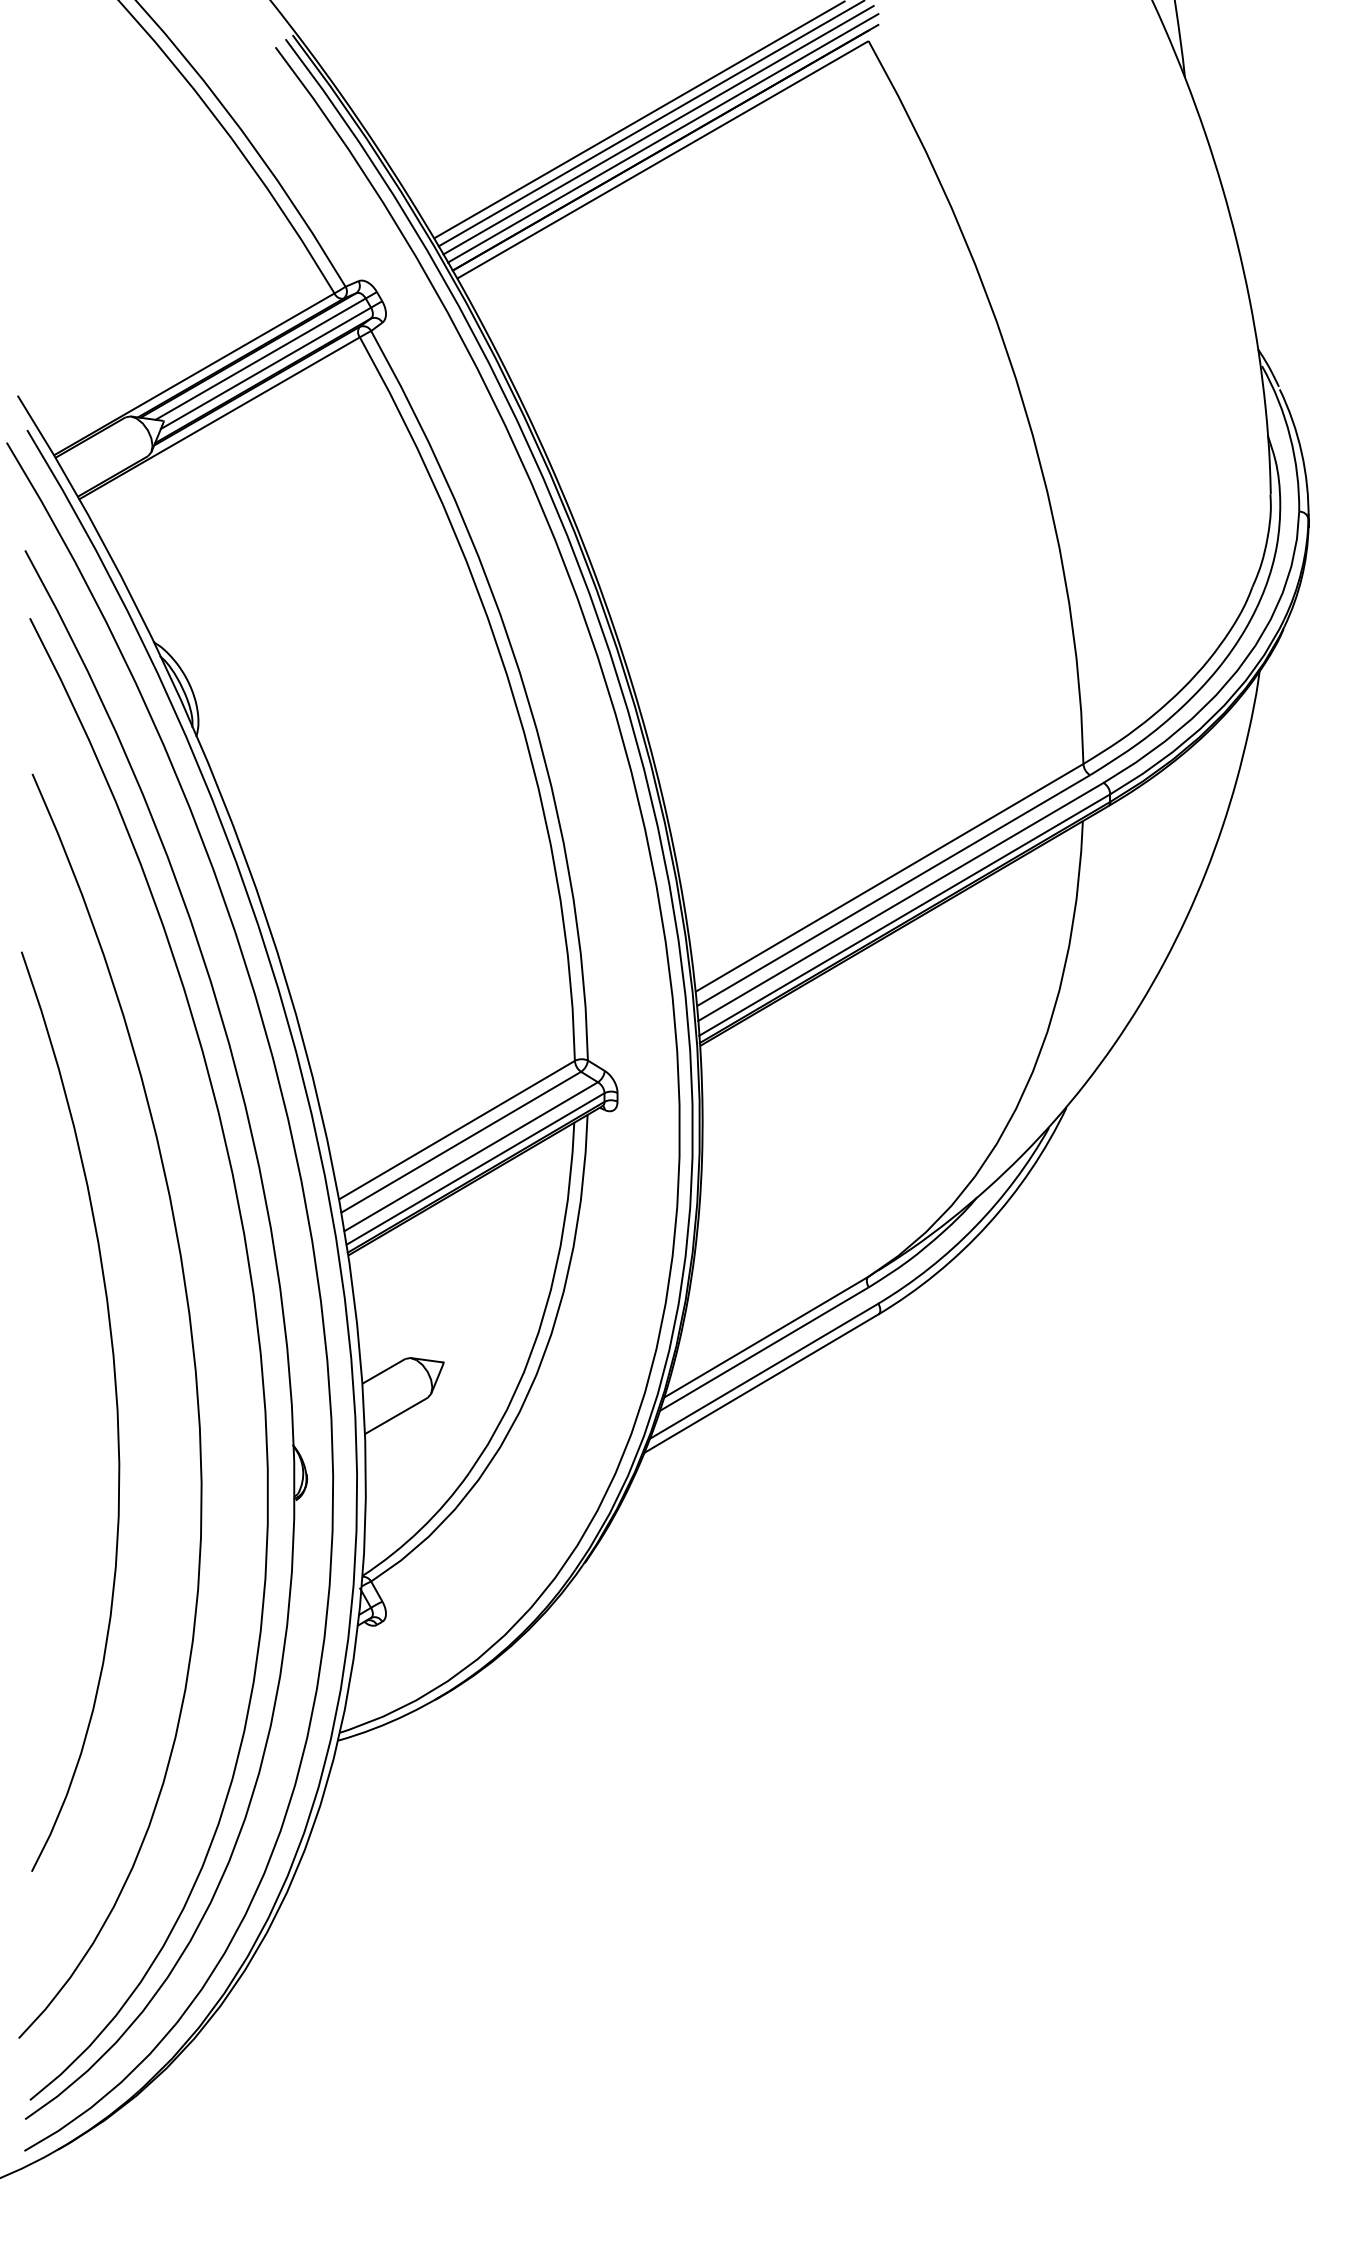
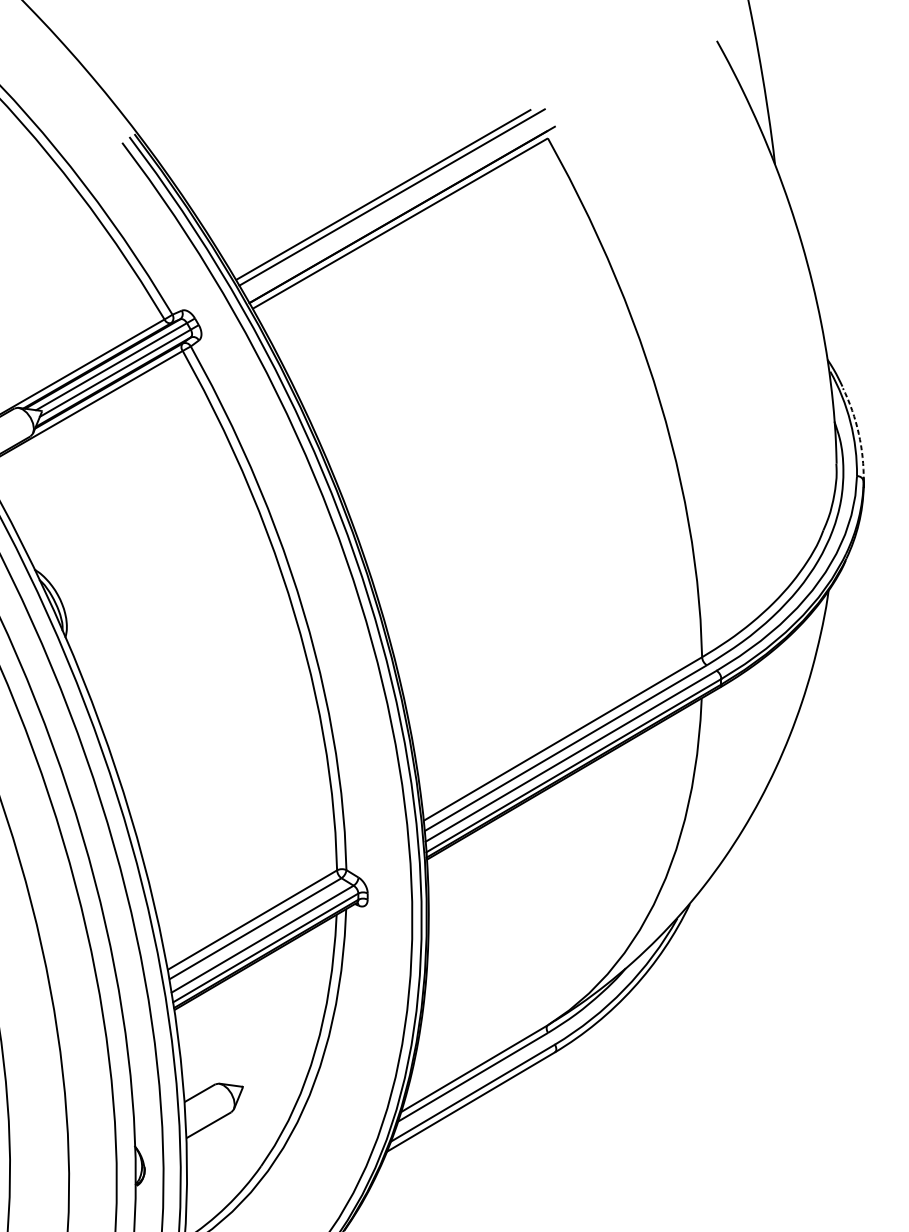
line: (658, 130) -> (397, 202), removed
line: (663, 138) -> (400, 208), removed
arc: (1301, 452) -> (858, 433), solid -> dashed

